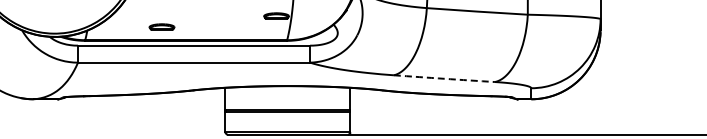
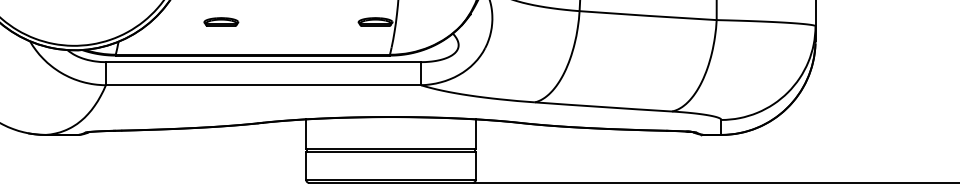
part: (161, 26) -> (220, 21), moved
arc: (444, 78) -> (603, 106), dashed -> solid

